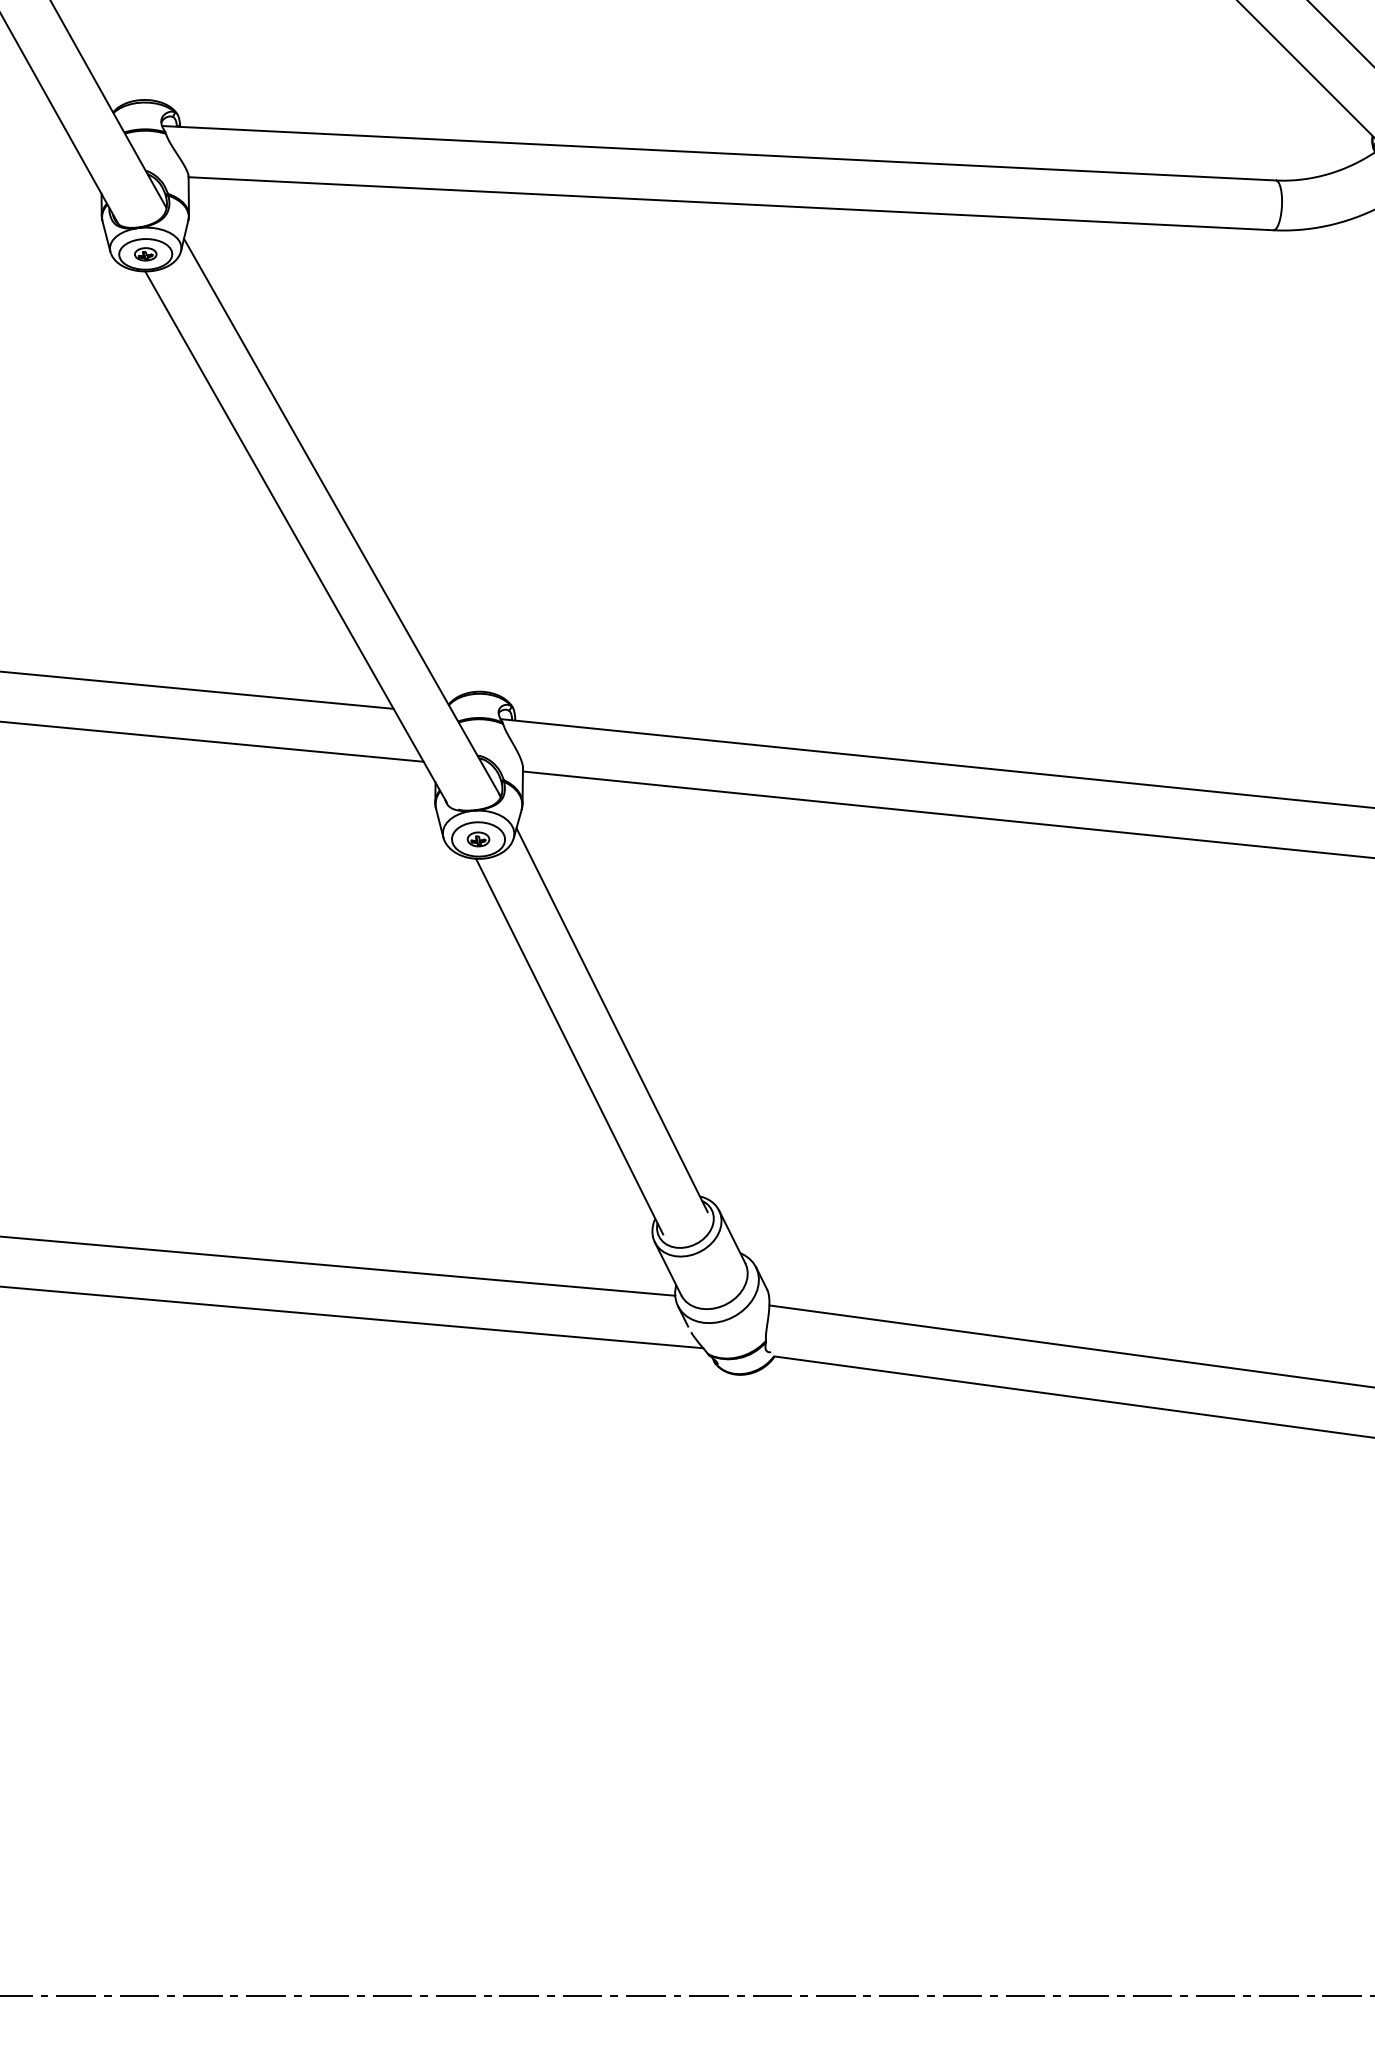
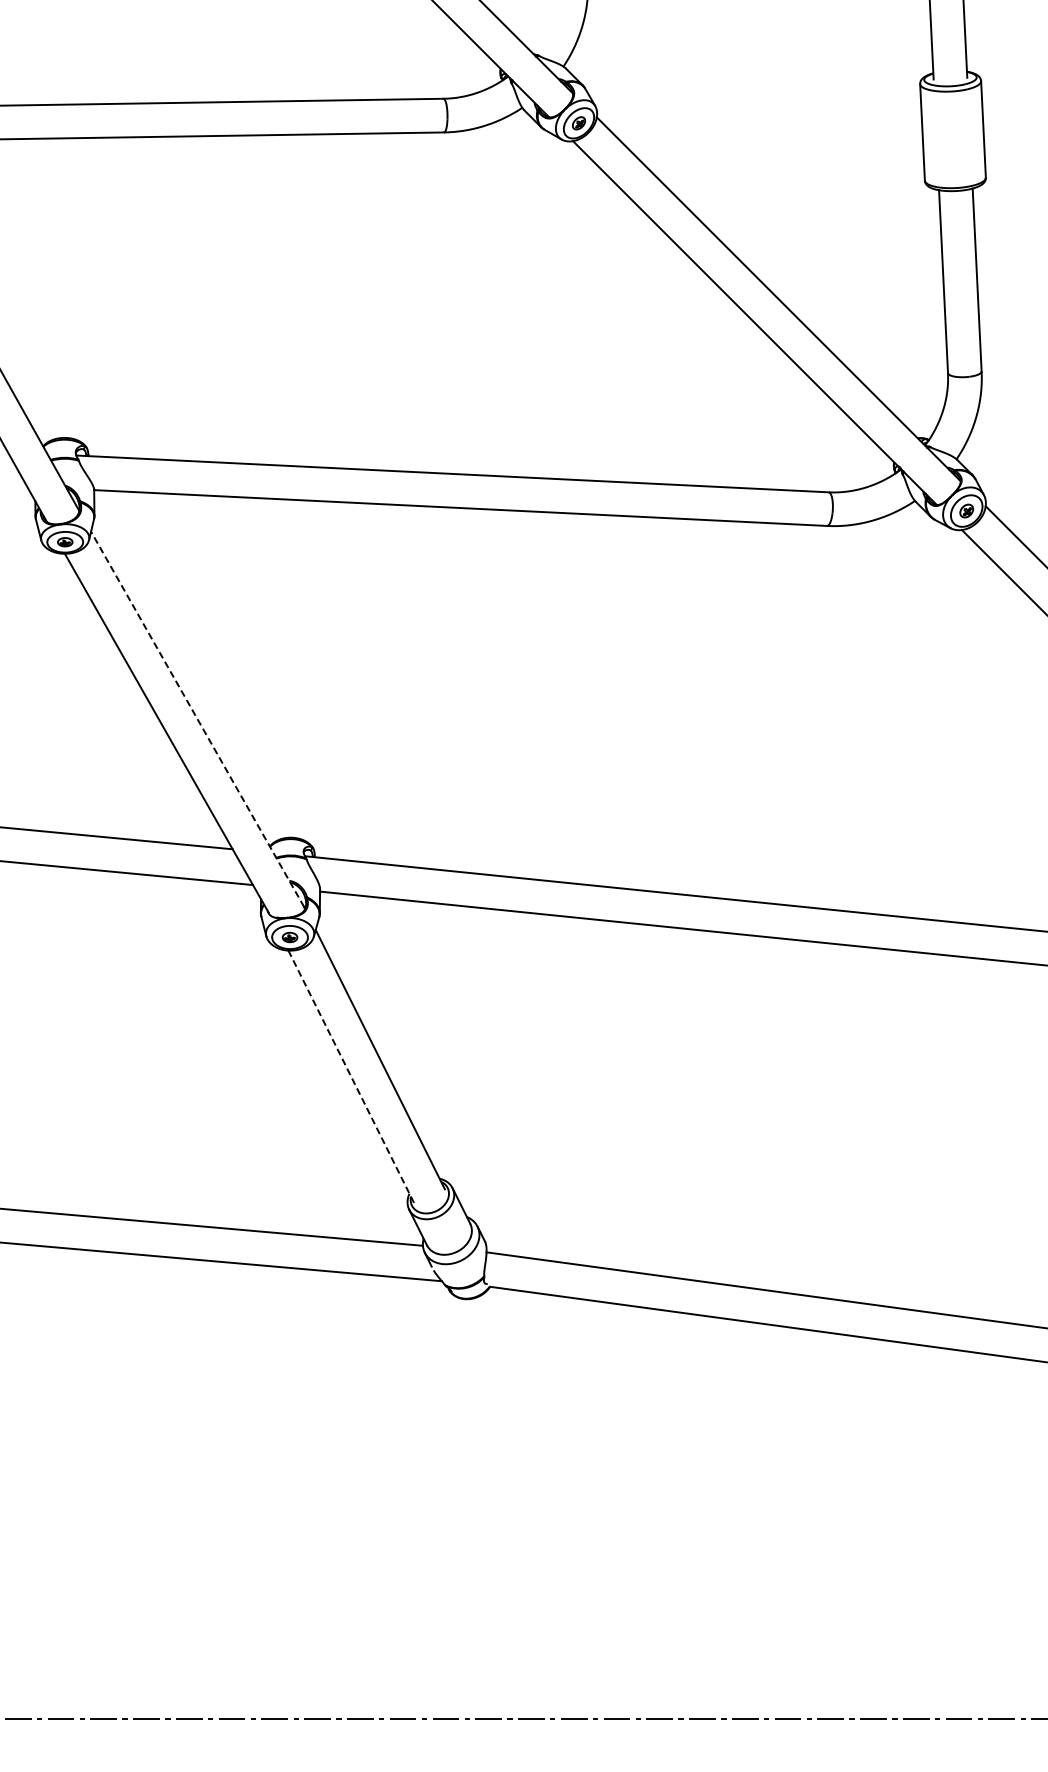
line: (341, 516) -> (197, 719), solid -> dashed
line: (569, 1046) -> (351, 1077), solid -> dashed

